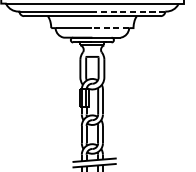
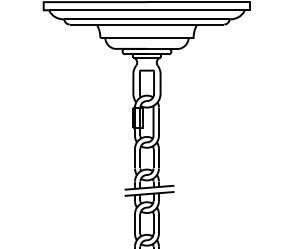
line: (128, 11) -> (187, 19), dashed -> solid
line: (110, 28) -> (167, 38), dashed -> solid

